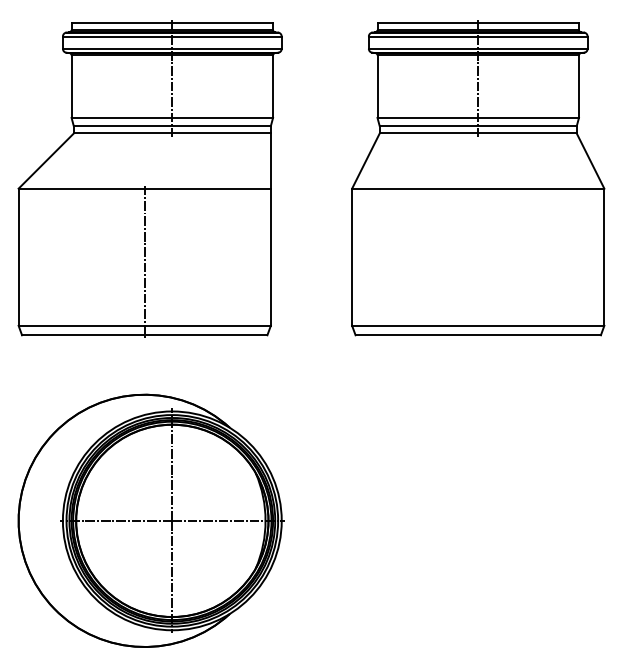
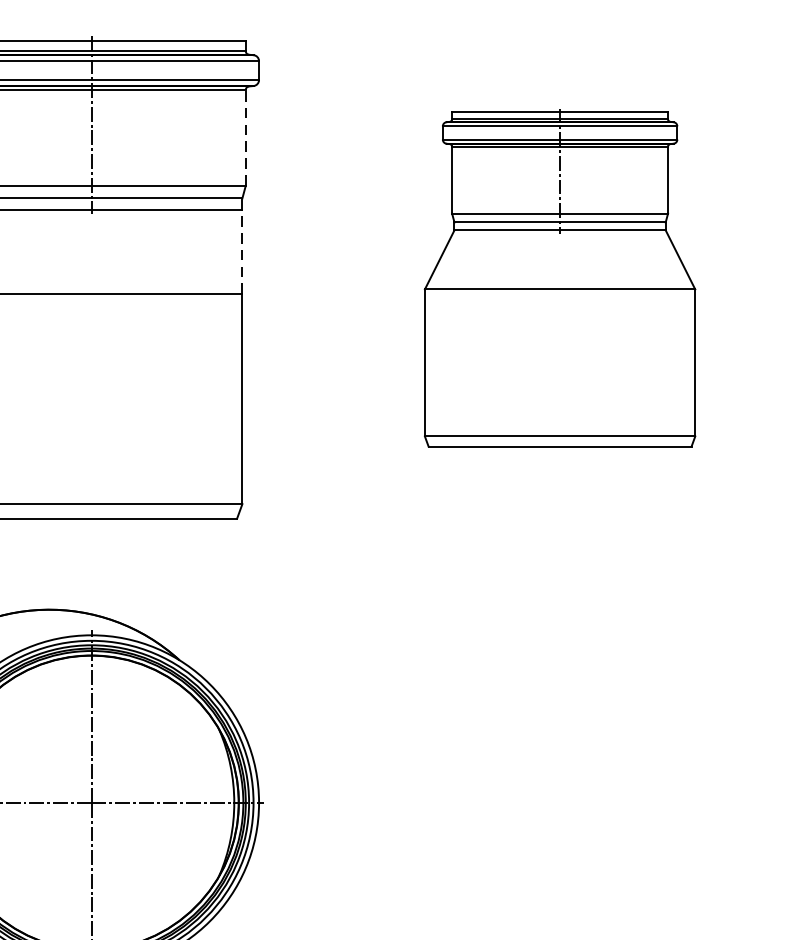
line: (273, 86) -> (246, 137), solid -> dashed
line: (270, 161) -> (241, 252), solid -> dashed
part: (478, 178) -> (560, 278), size x0.7
line: (144, 261) -> (48, 405), removed

